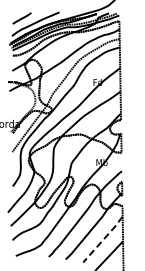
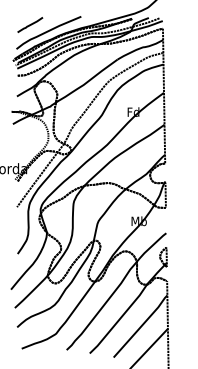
line: (104, 238) -> (142, 324), dashed -> solid

